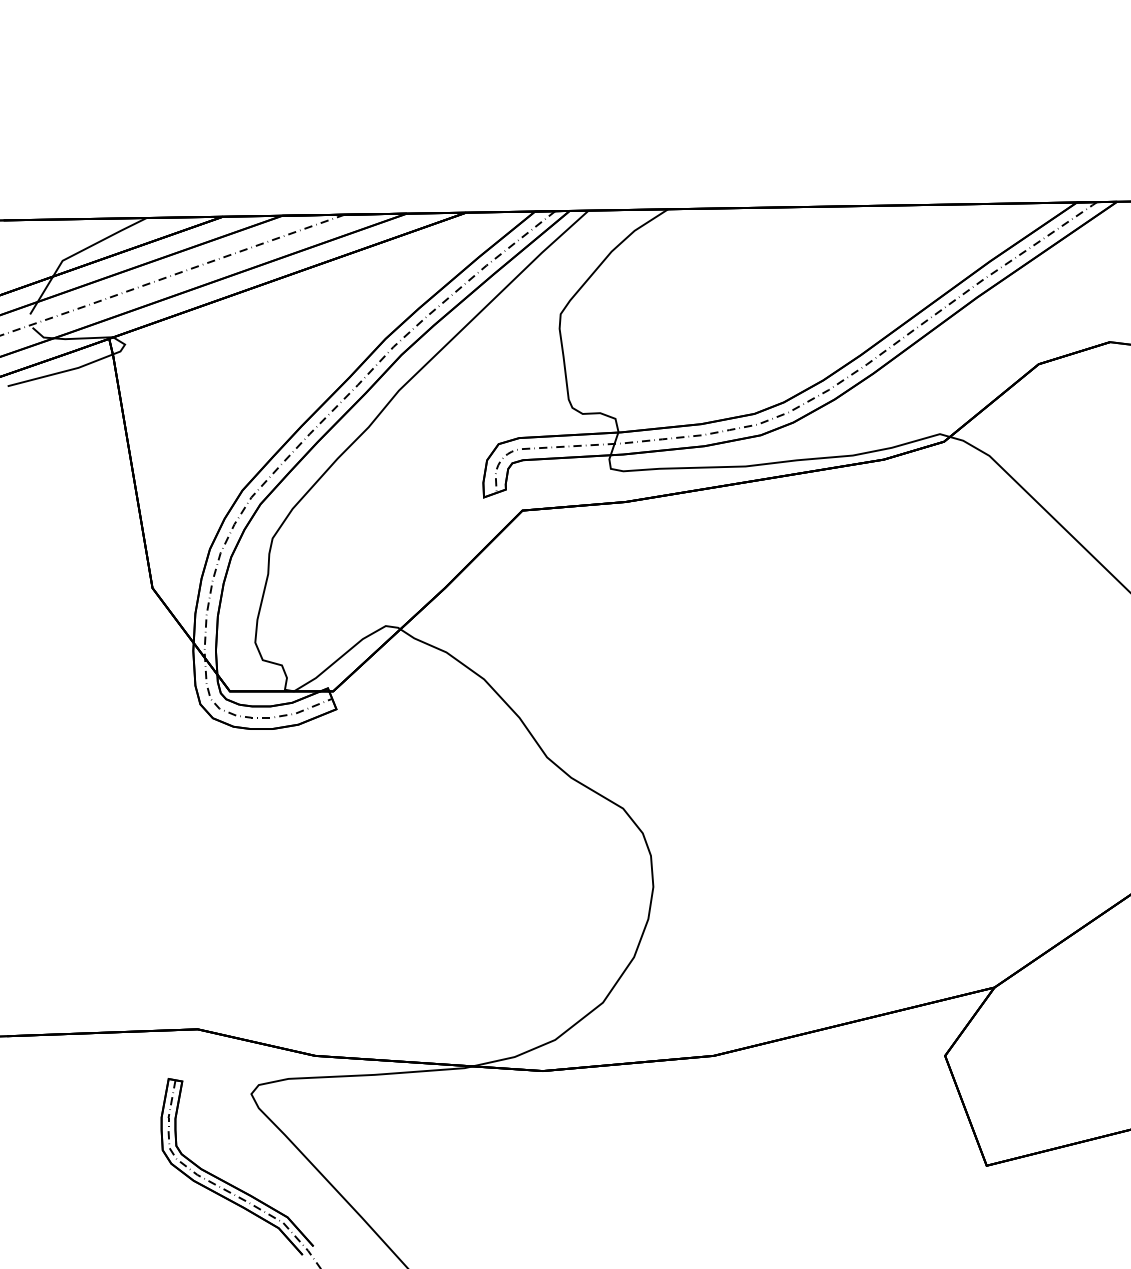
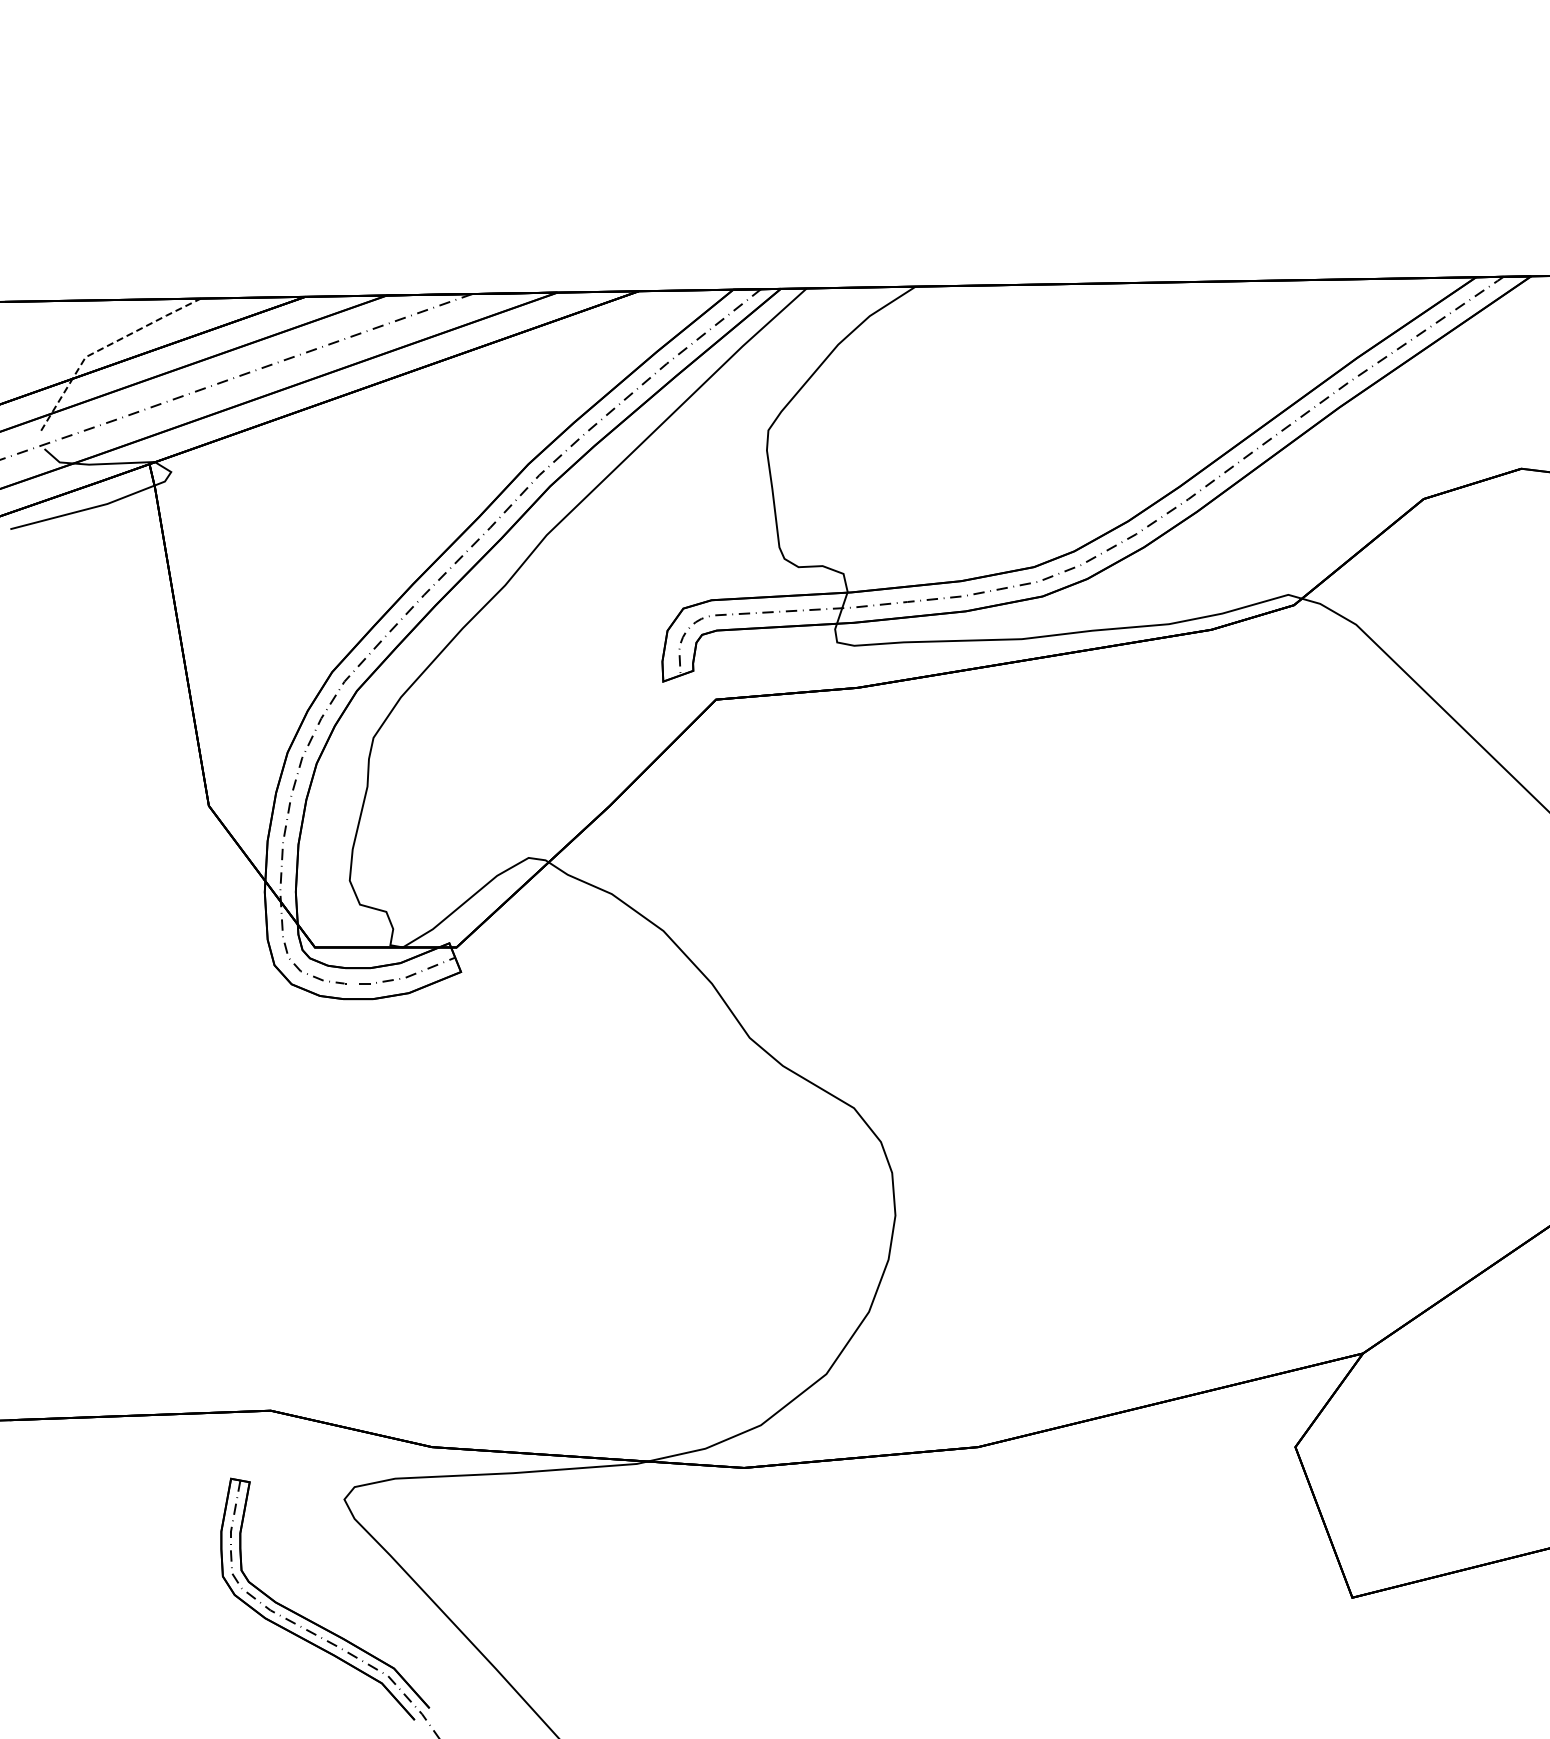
line: (77, 253) -> (105, 347), solid -> dashed

